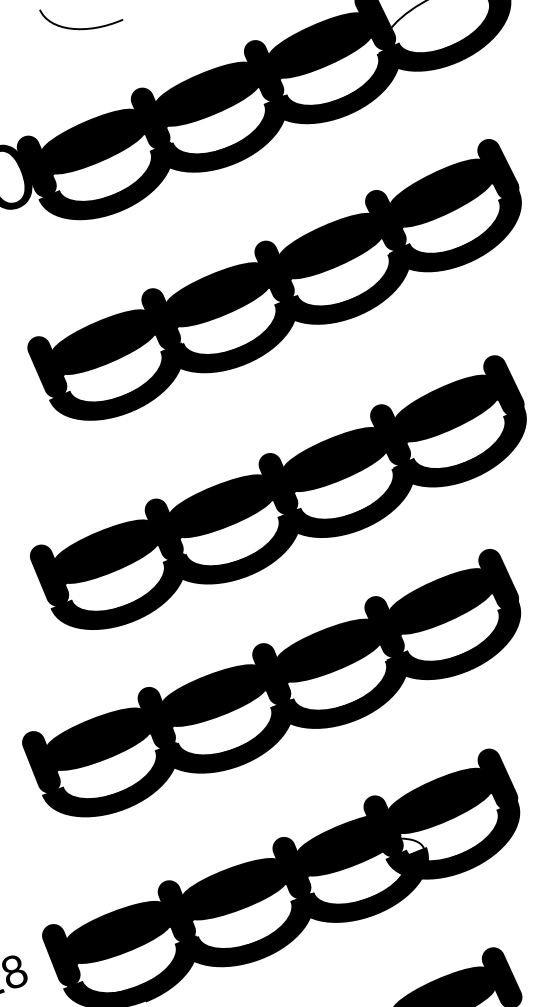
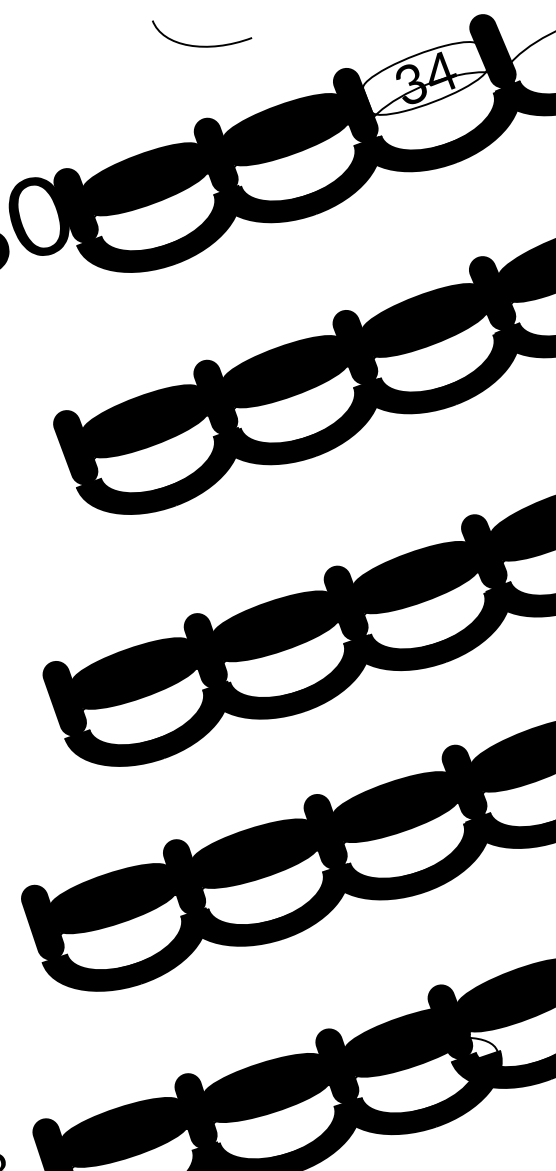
curve: (81, 28) -> (201, 45), moved
fill: (320, 45) -> (425, 78), removed

